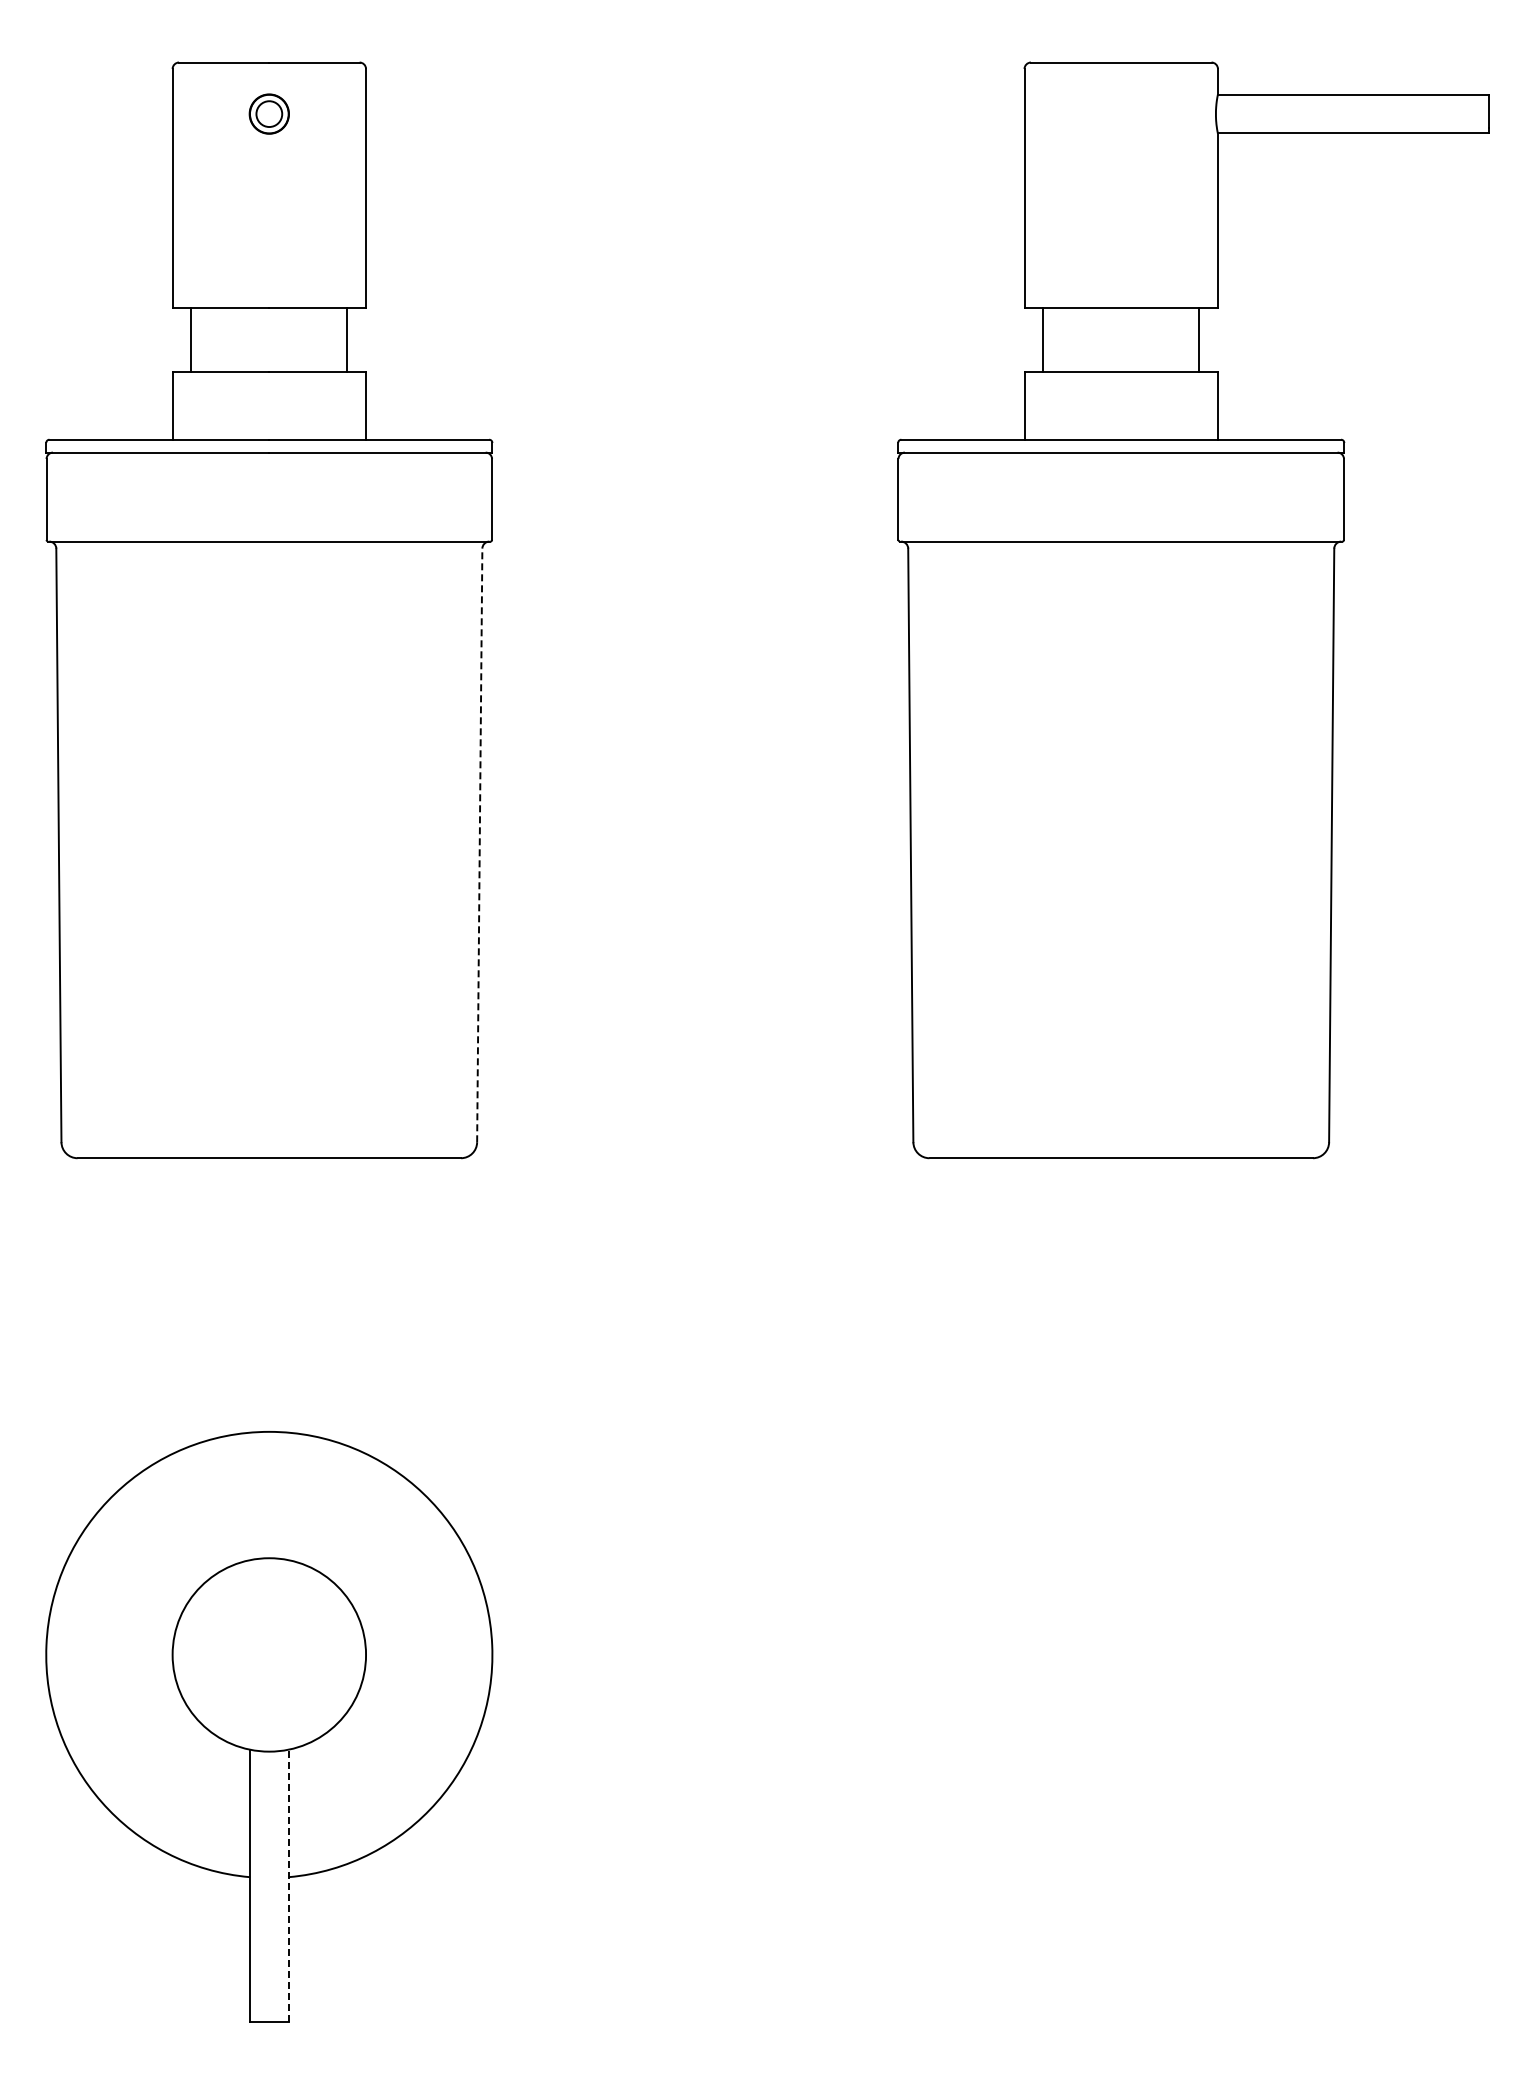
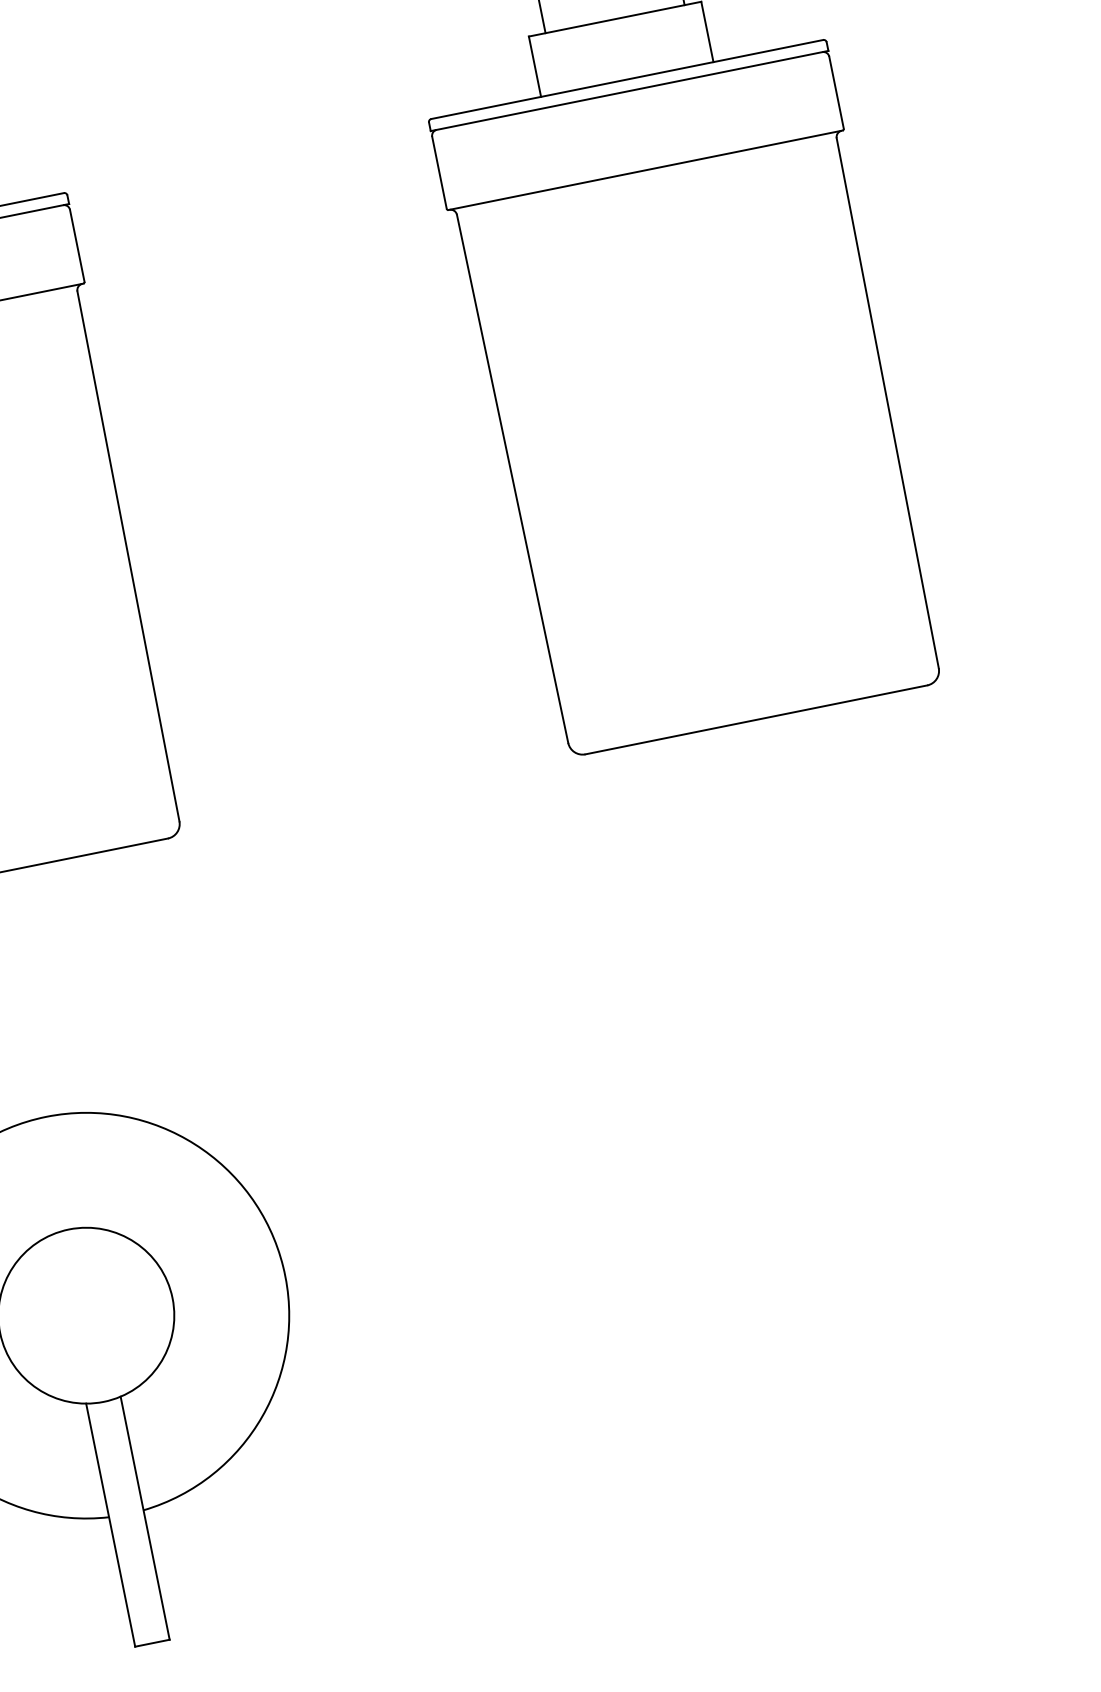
line: (479, 845) -> (128, 556), dashed -> solid
line: (288, 1885) -> (144, 1517), dashed -> solid

